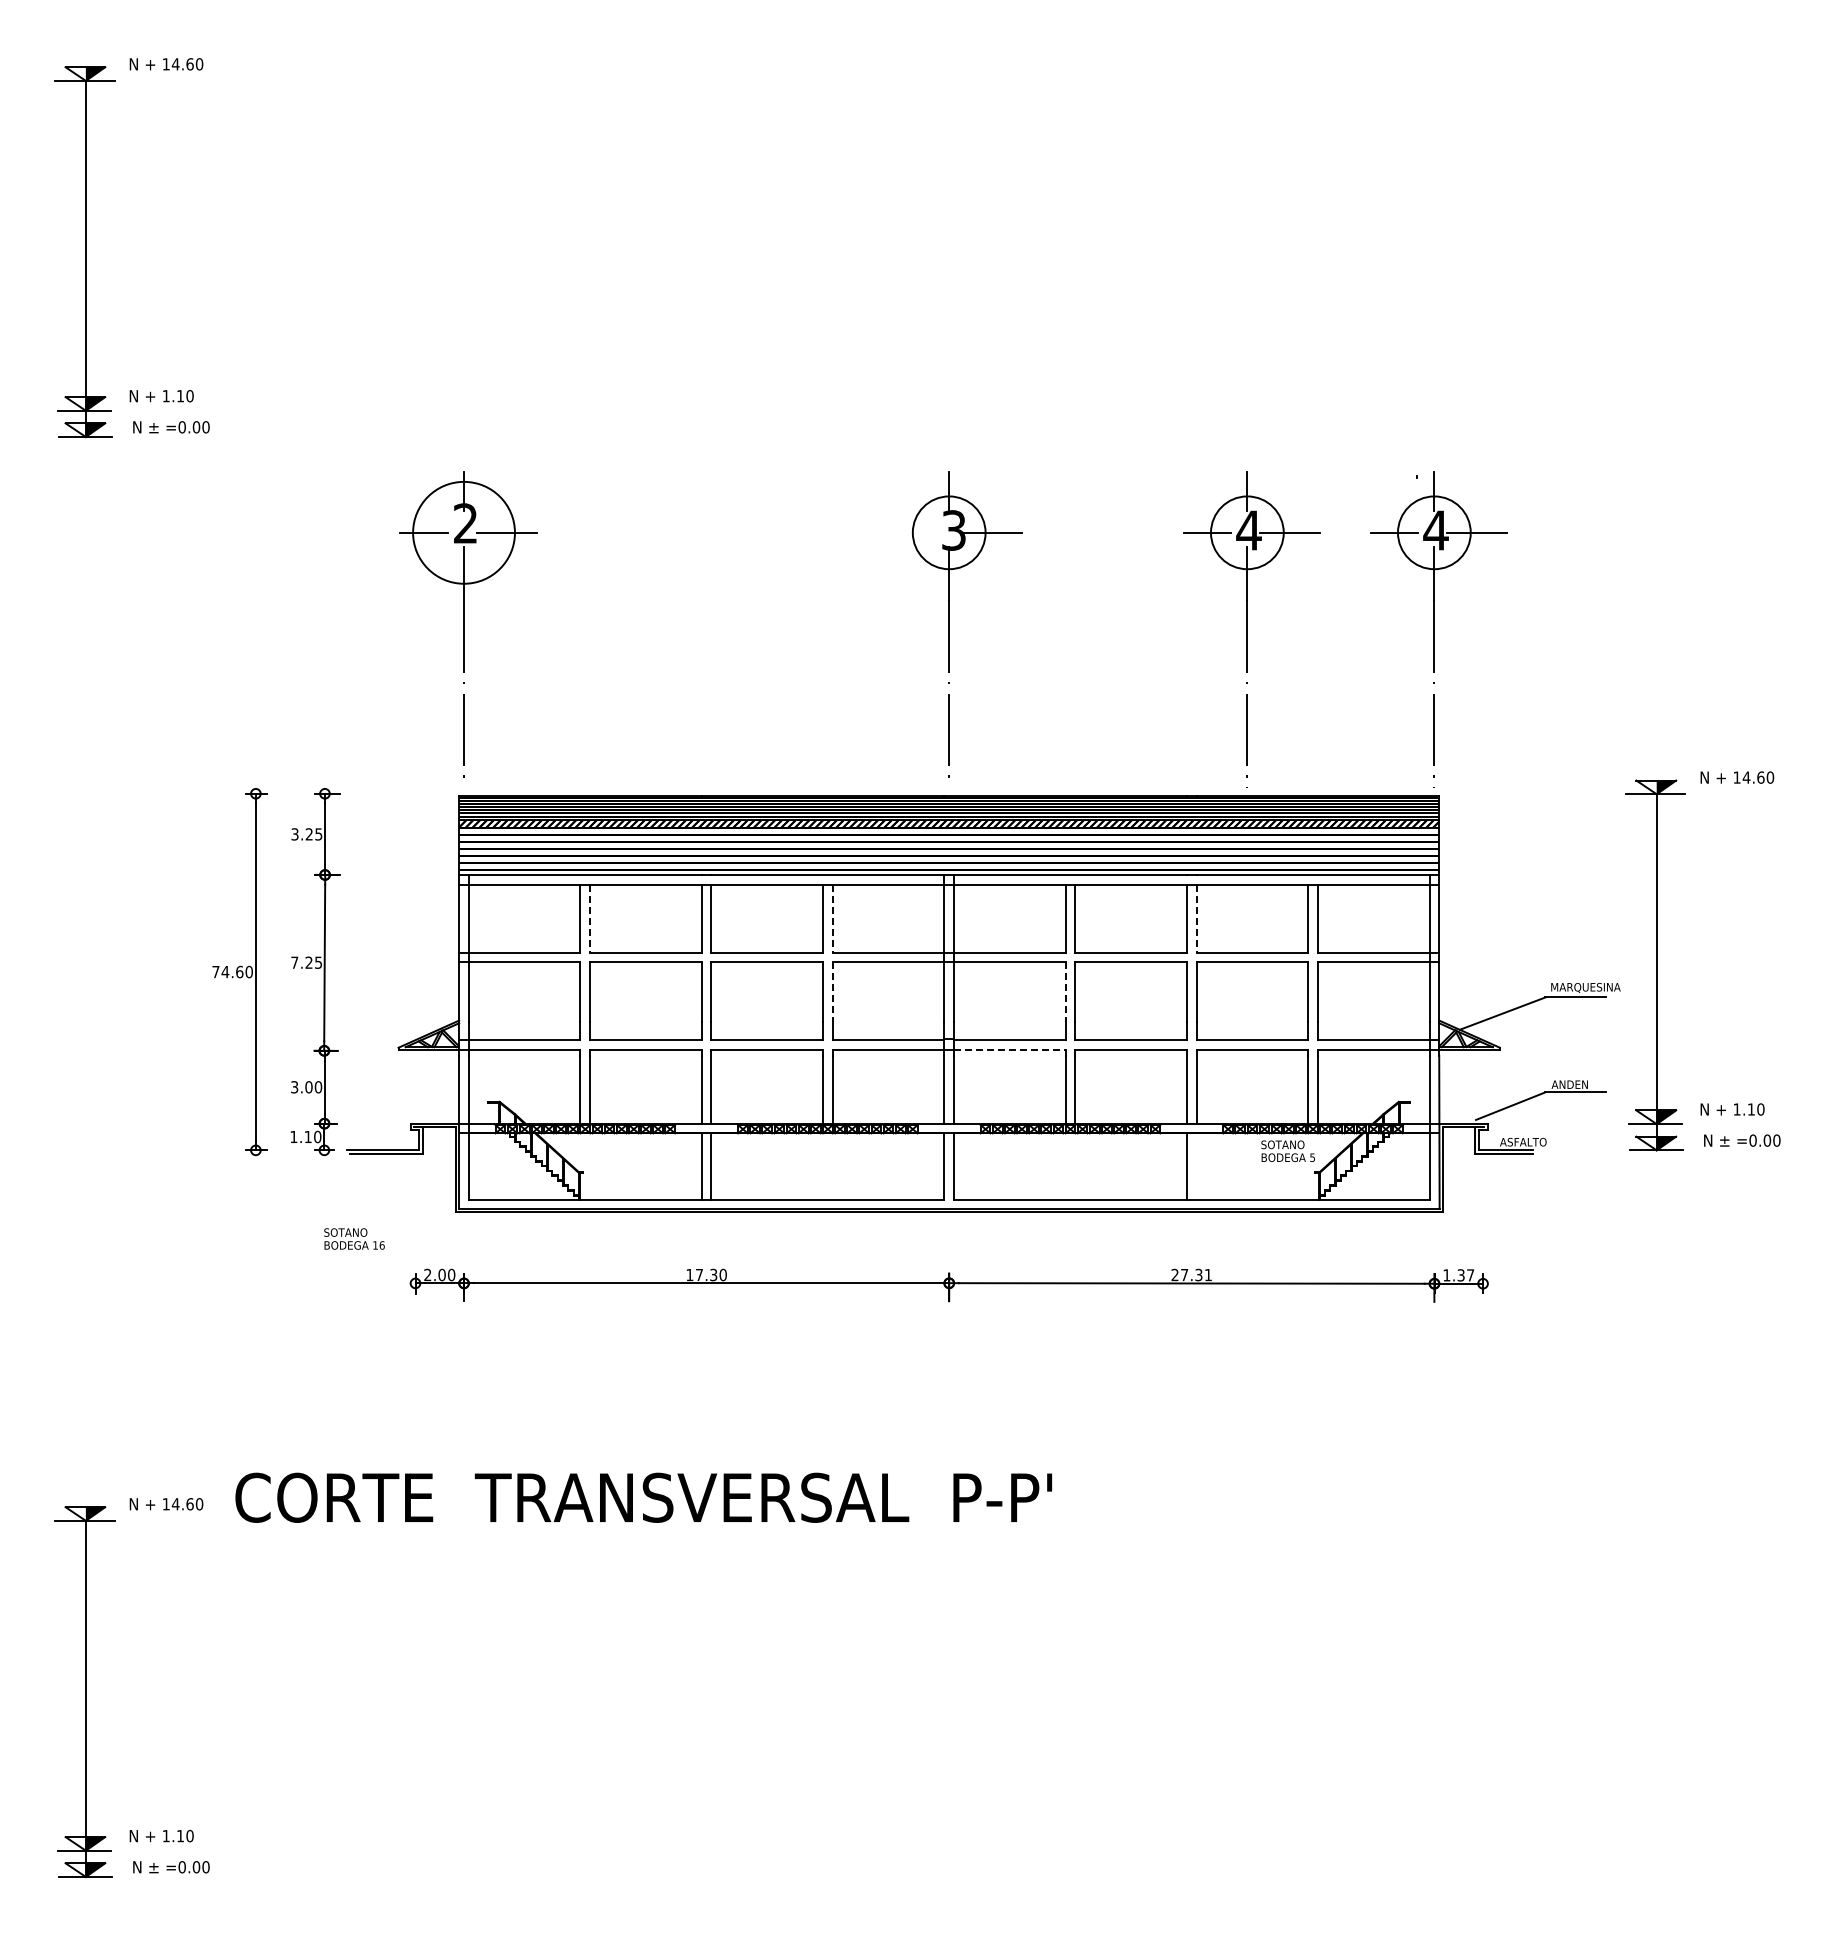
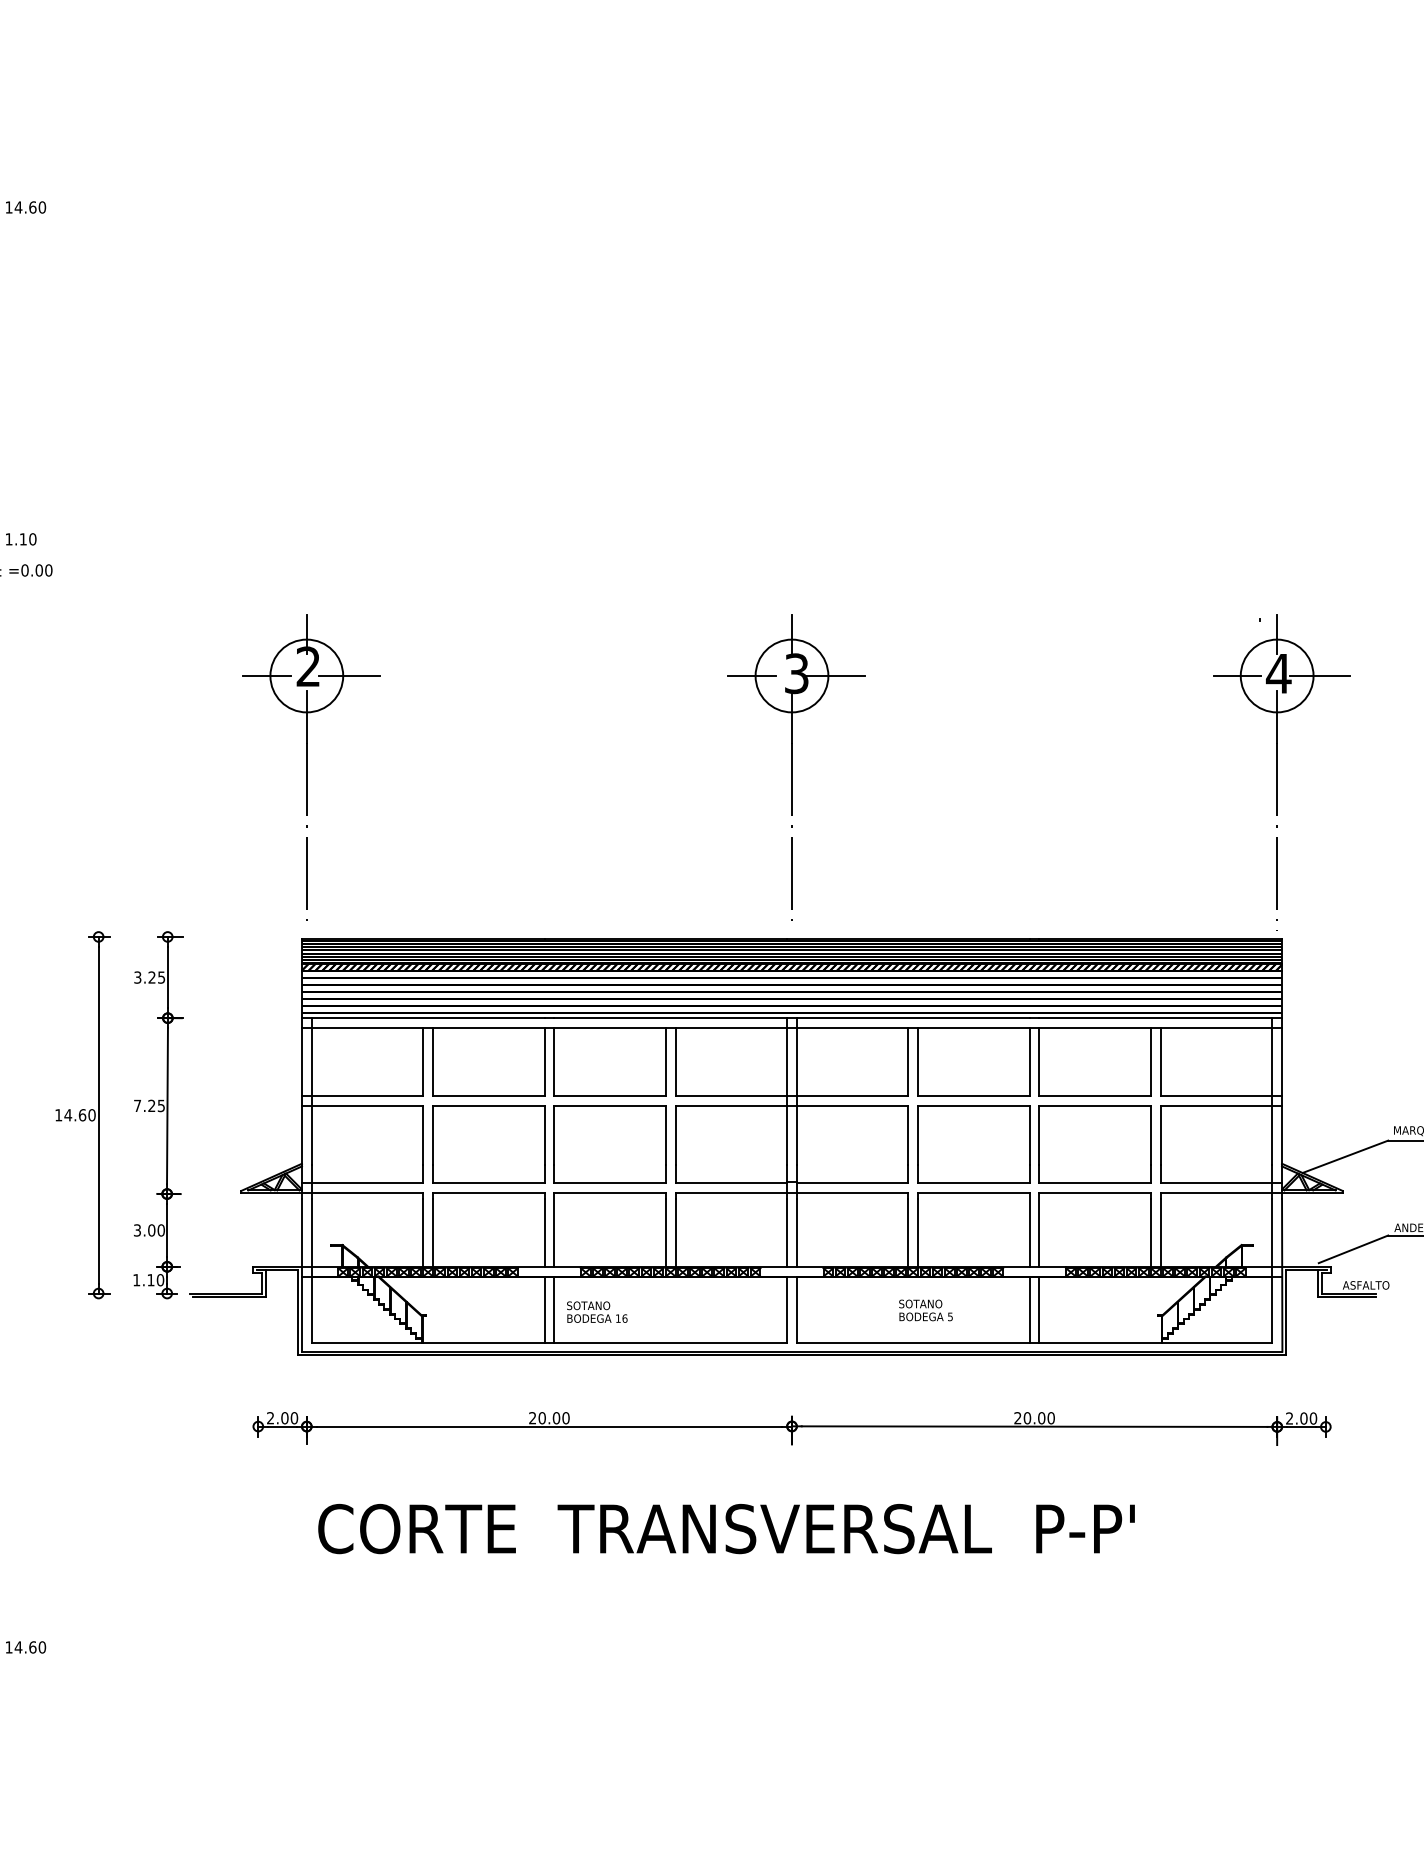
circle: (463, 532) -> (306, 675), size x0.71
line: (909, 532) -> (752, 675), added
part: (1251, 629) -> (1094, 772), removed
line: (590, 918) -> (433, 1061), dashed -> solid
line: (832, 918) -> (675, 1061), dashed -> solid
line: (1196, 918) -> (1039, 1061), dashed -> solid
text: (215, 972) -> (58, 1115), 74.60 -> 14.60
line: (832, 992) -> (675, 1135), dashed -> solid
line: (1065, 992) -> (908, 1135), dashed -> solid
line: (1009, 1049) -> (852, 1192), dashed -> solid
text: (1287, 1150) -> (925, 1309), moved
line: (1196, 1166) -> (1039, 1309), added
text: (354, 1238) -> (597, 1311), moved
text: (701, 1274) -> (544, 1417), 17.30 -> 20.00
text: (1196, 1274) -> (1039, 1417), 27.31 -> 20.00
text: (1458, 1275) -> (1301, 1418), 1.37 -> 2.00
text: (643, 1497) -> (726, 1528), moved

